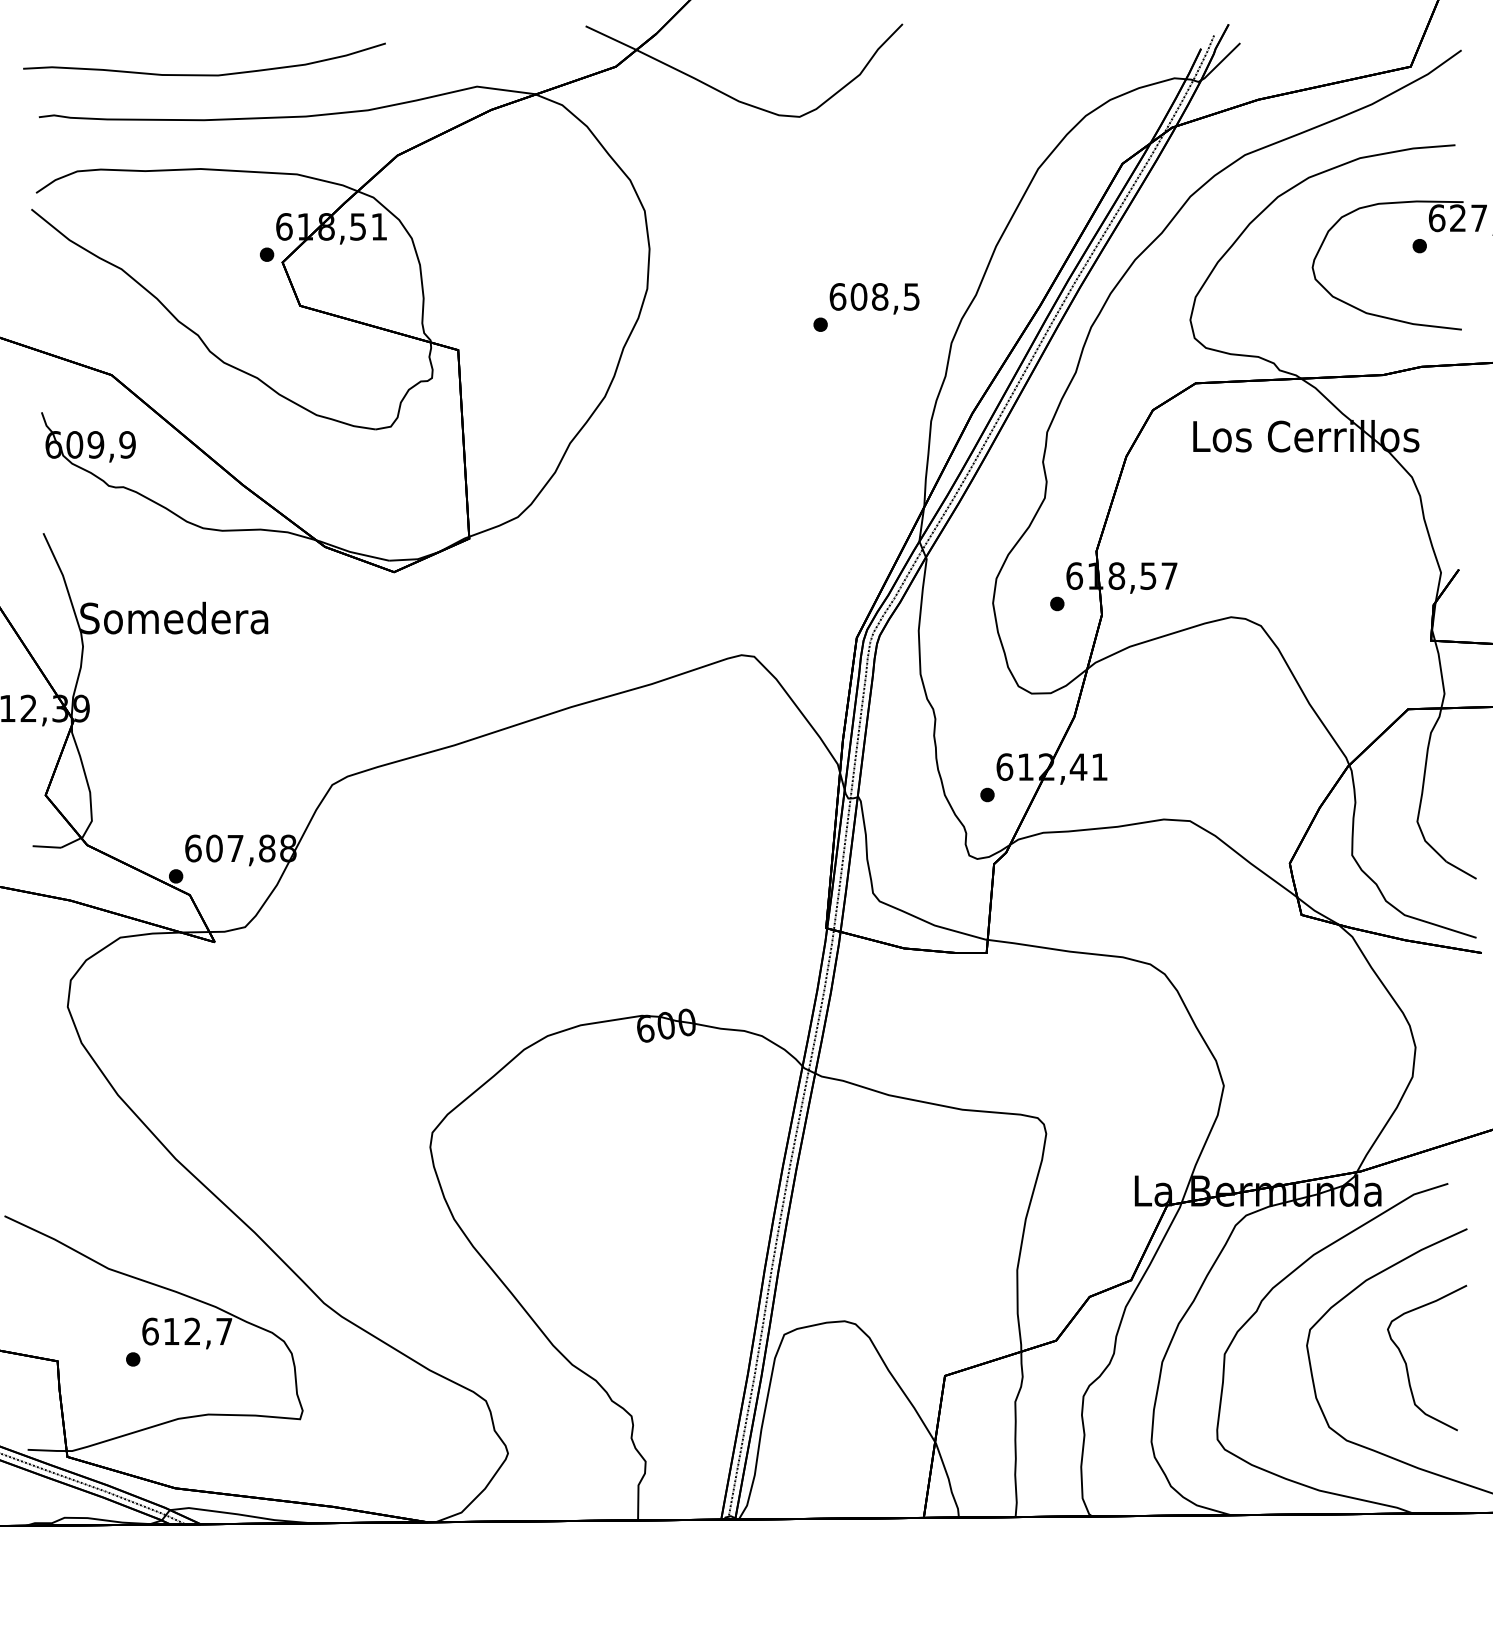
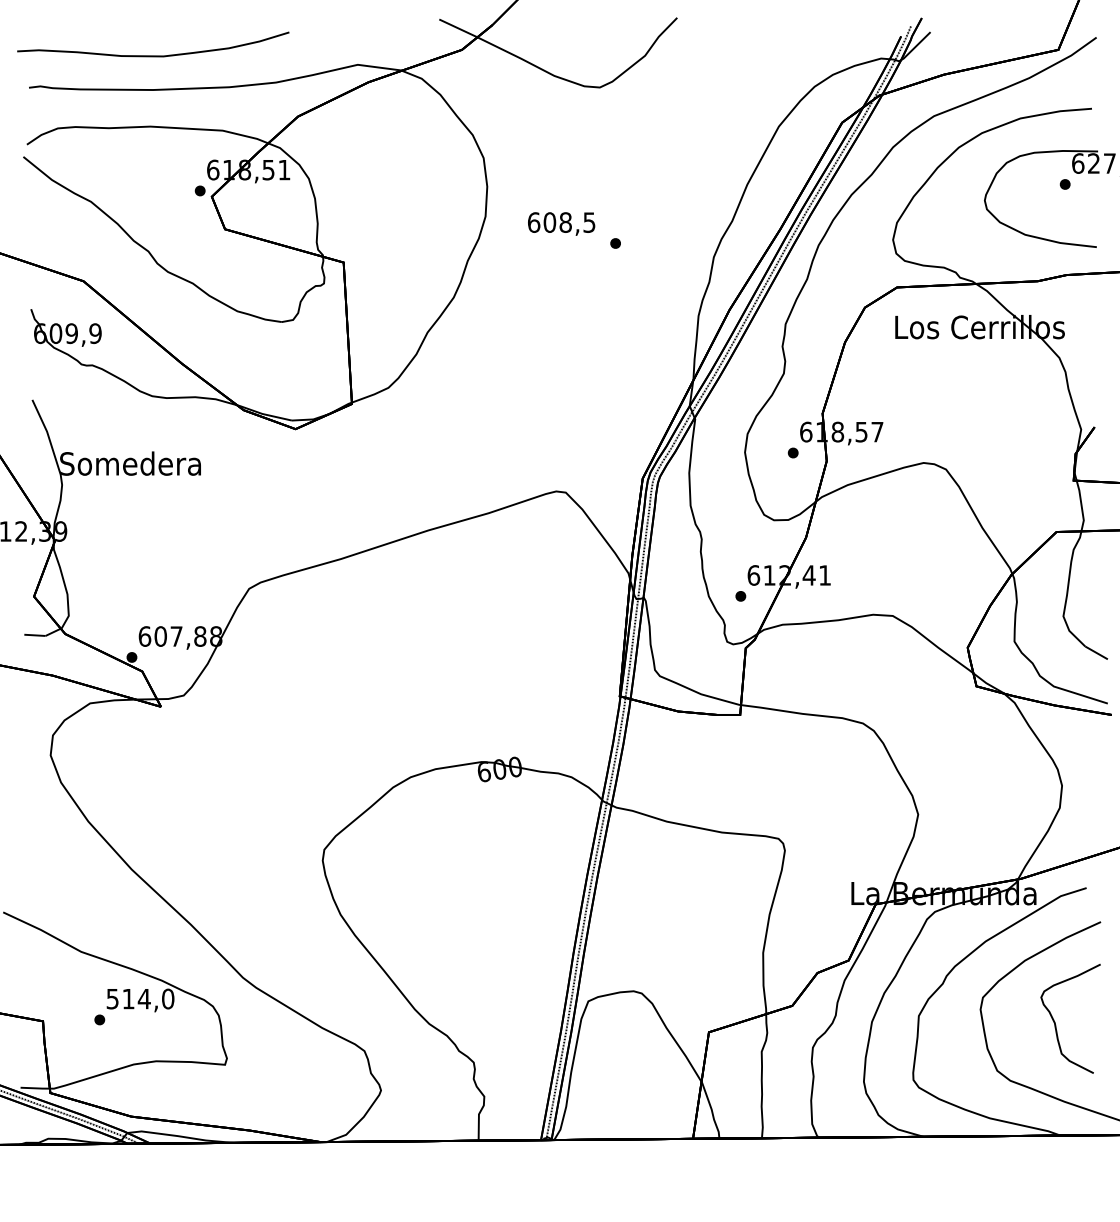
text: (874, 298) -> (561, 223), moved
text: (187, 1331) -> (140, 998), 612,7 -> 514,0

